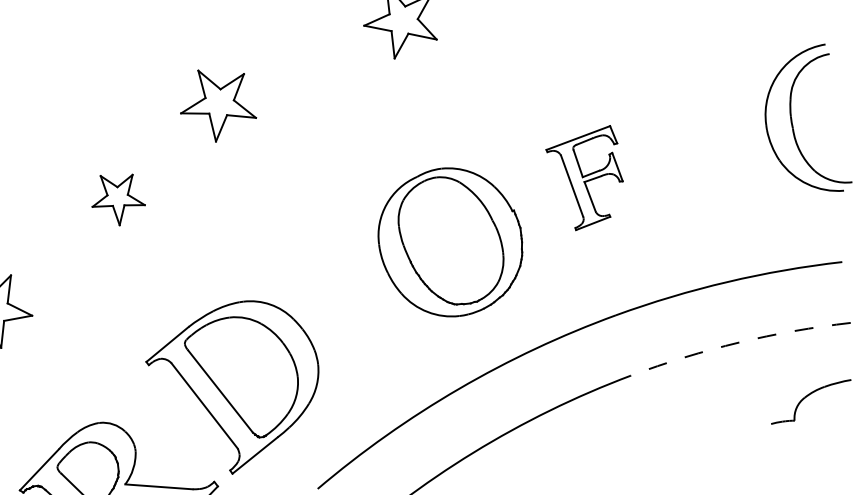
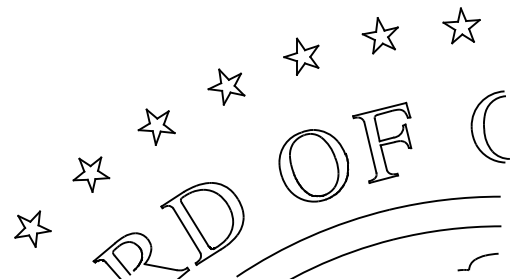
part: (217, 103) -> (226, 86), moved
part: (586, 178) -> (382, 142), size x1.67
part: (117, 198) -> (156, 126), size x1.43
arc: (738, 342) -> (446, 229), dashed -> solid

